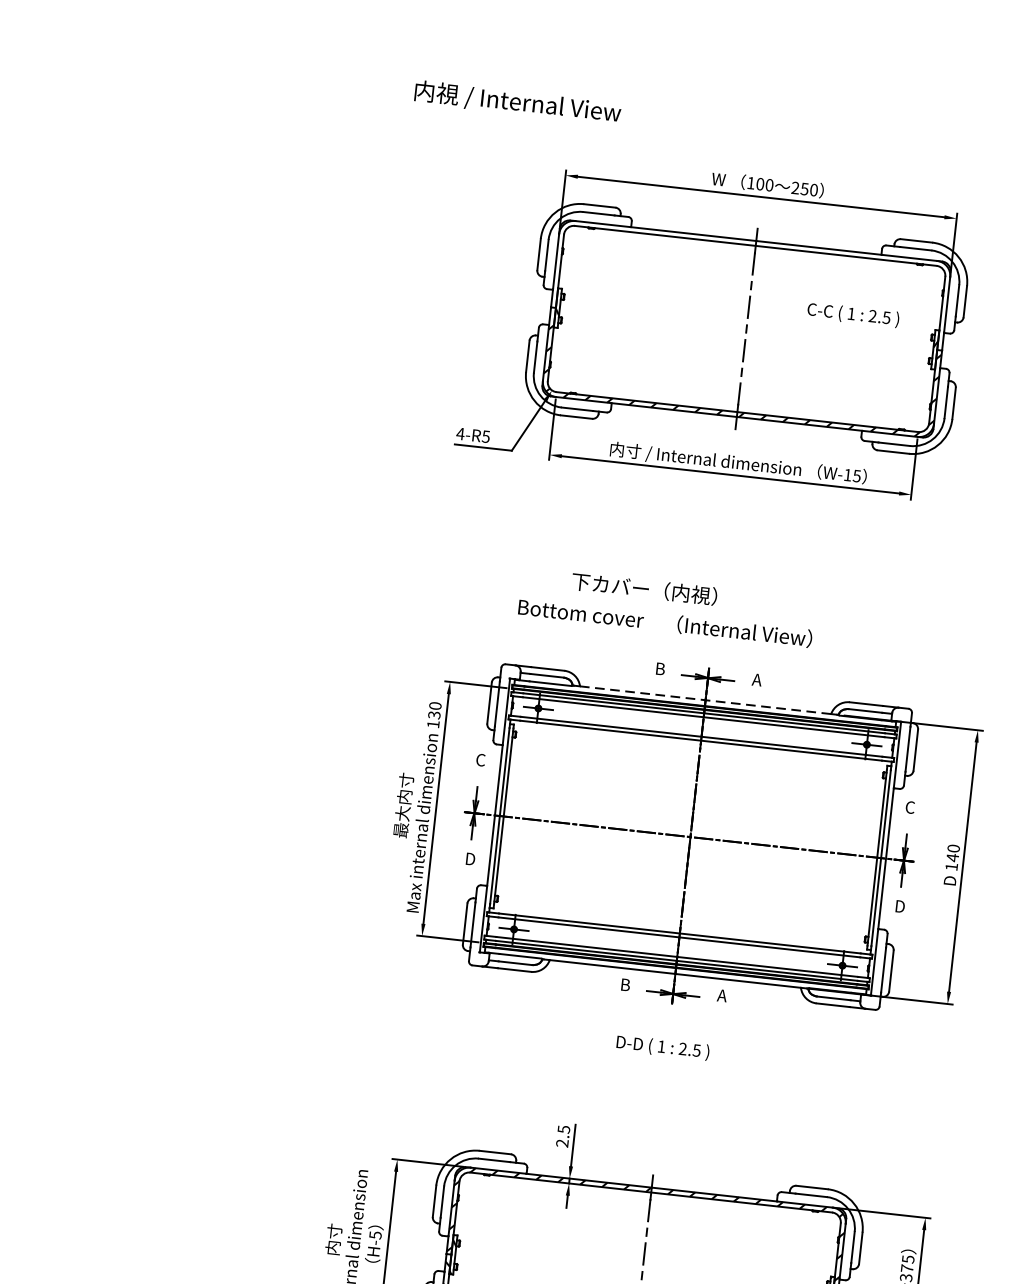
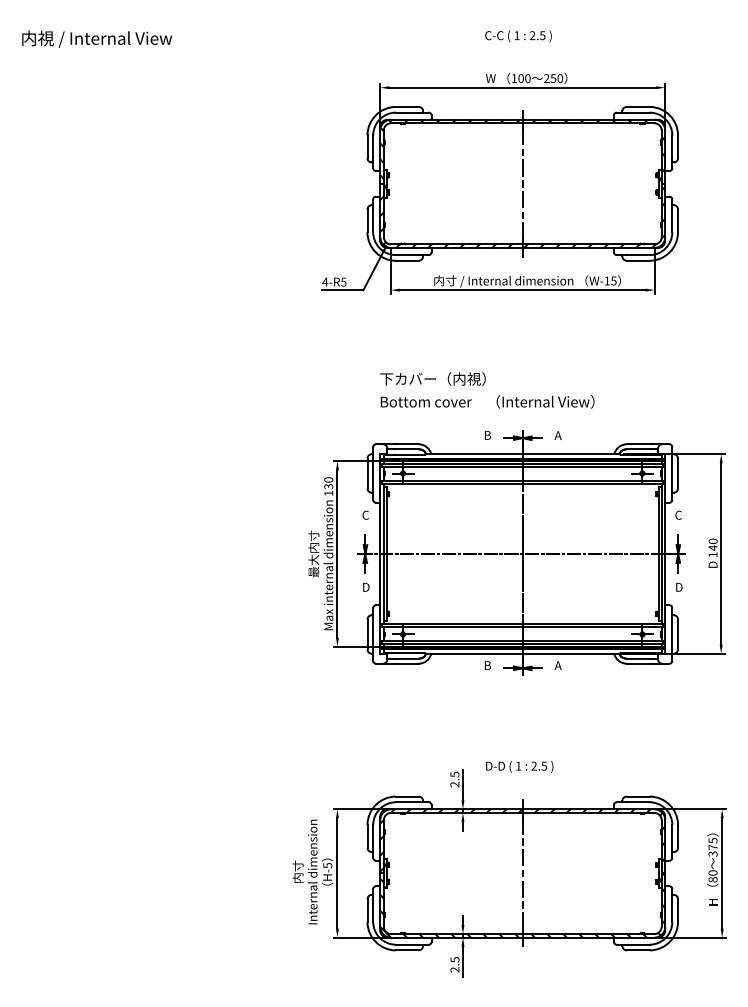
text: (517, 101) -> (96, 38), moved
hatch: (751, 281) -> (522, 149), added
text: (853, 315) -> (518, 36), moved
text: (643, 588) -> (432, 378), moved
line: (705, 700) -> (522, 454), dashed -> solid
text: (662, 1047) -> (519, 766), moved

